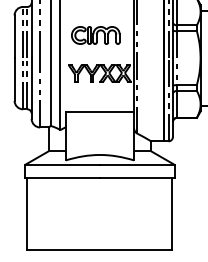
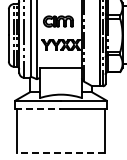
line: (63, 177) -> (38, 108), solid -> dashed
line: (99, 249) -> (60, 152), solid -> dashed

